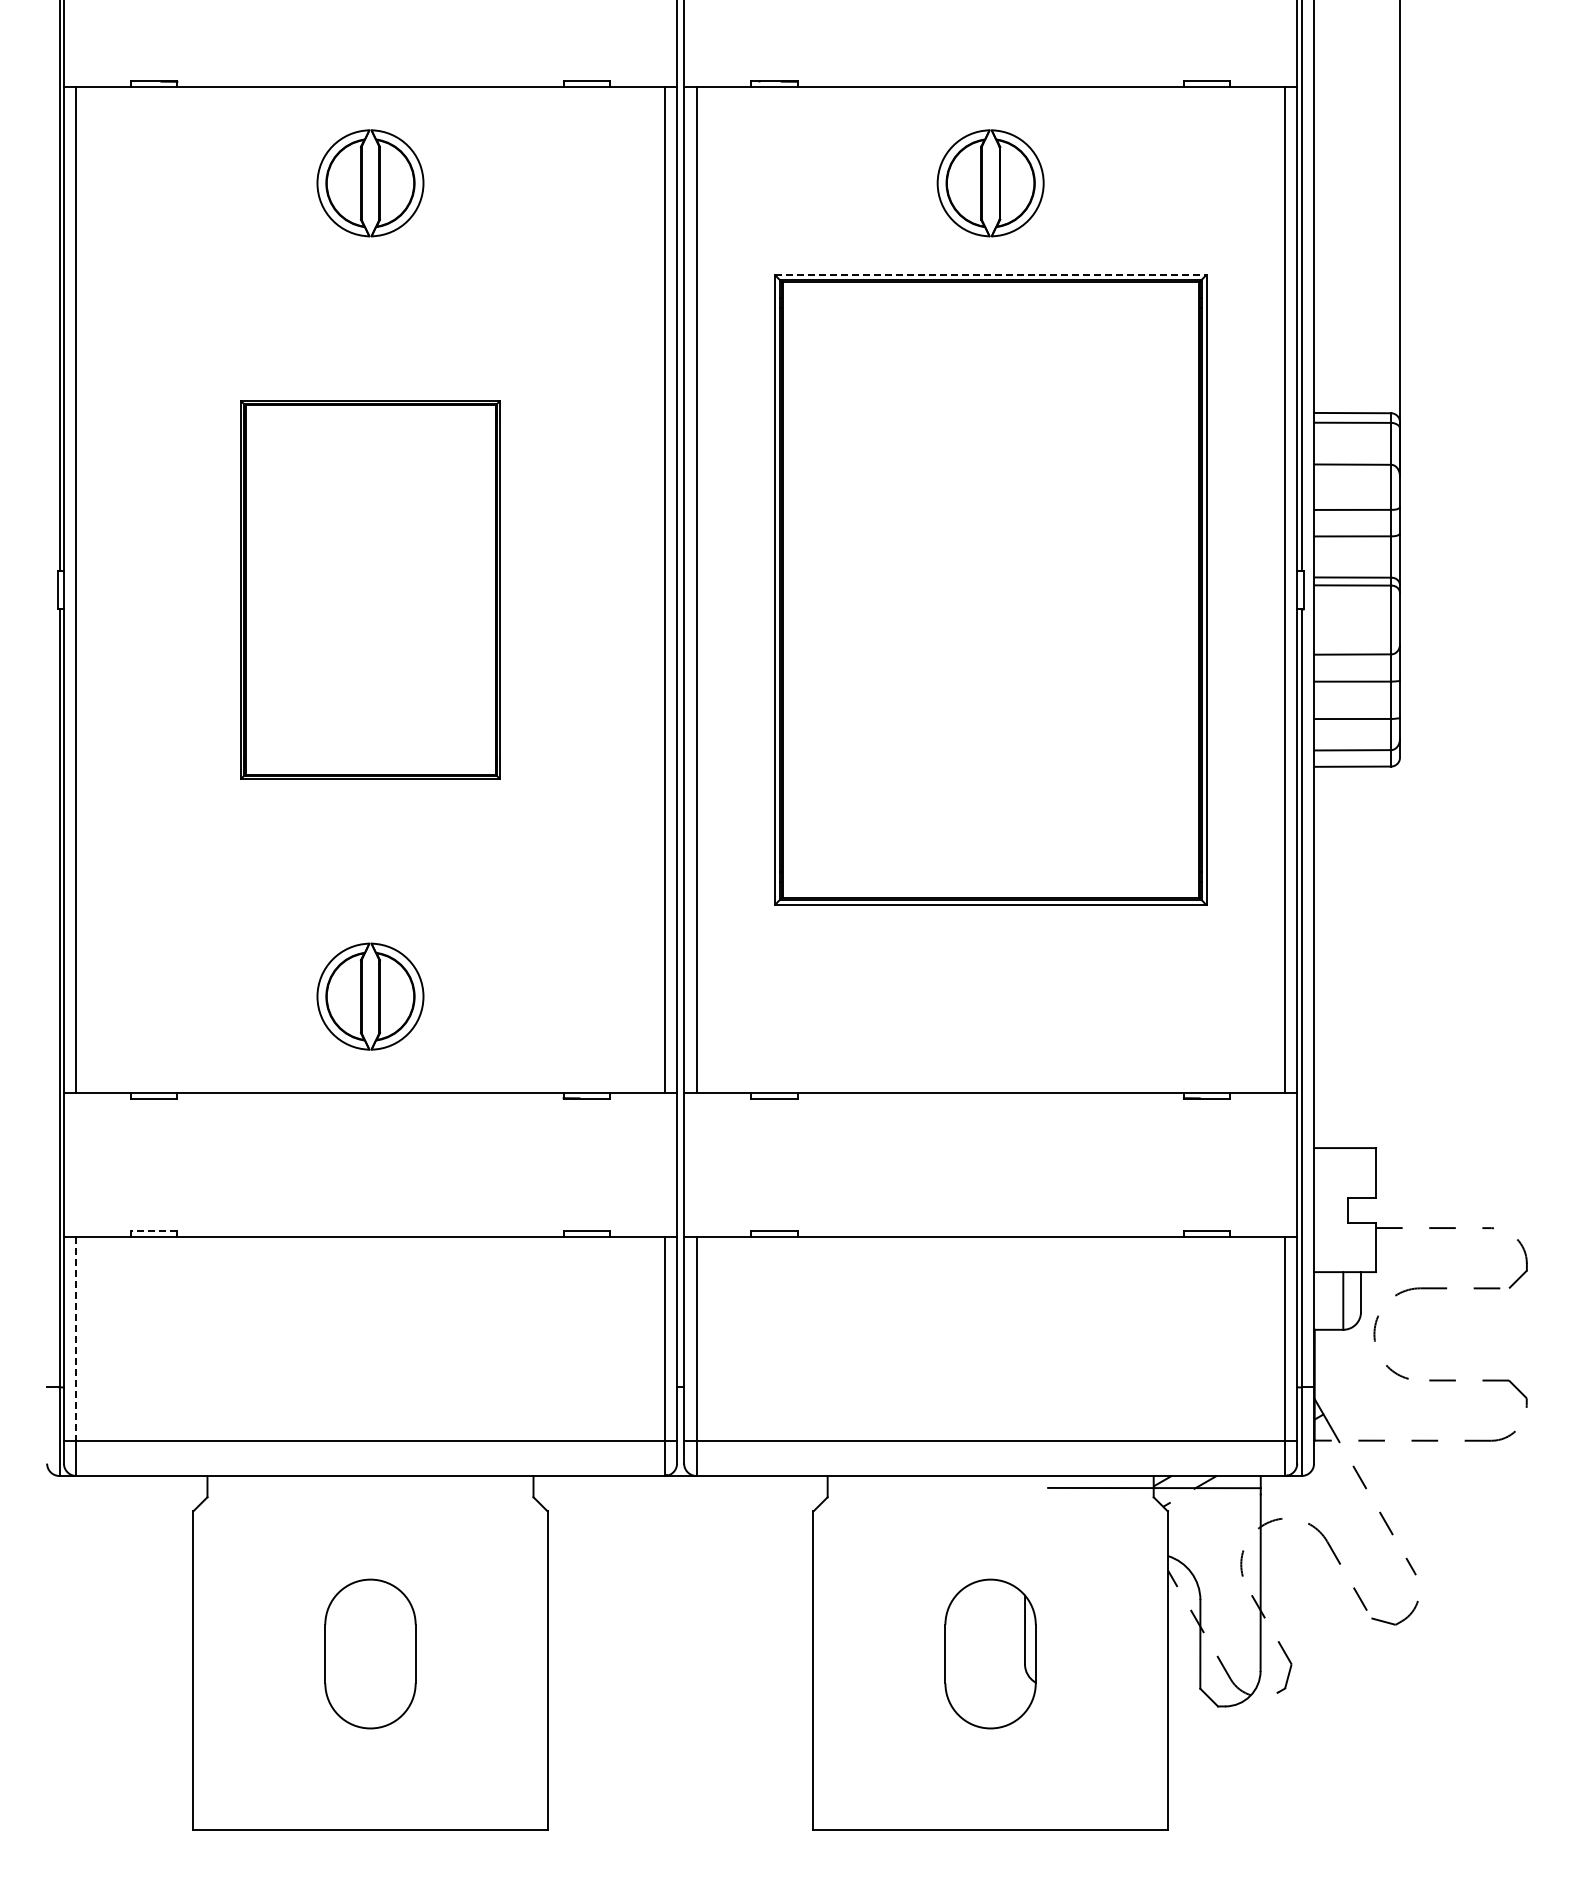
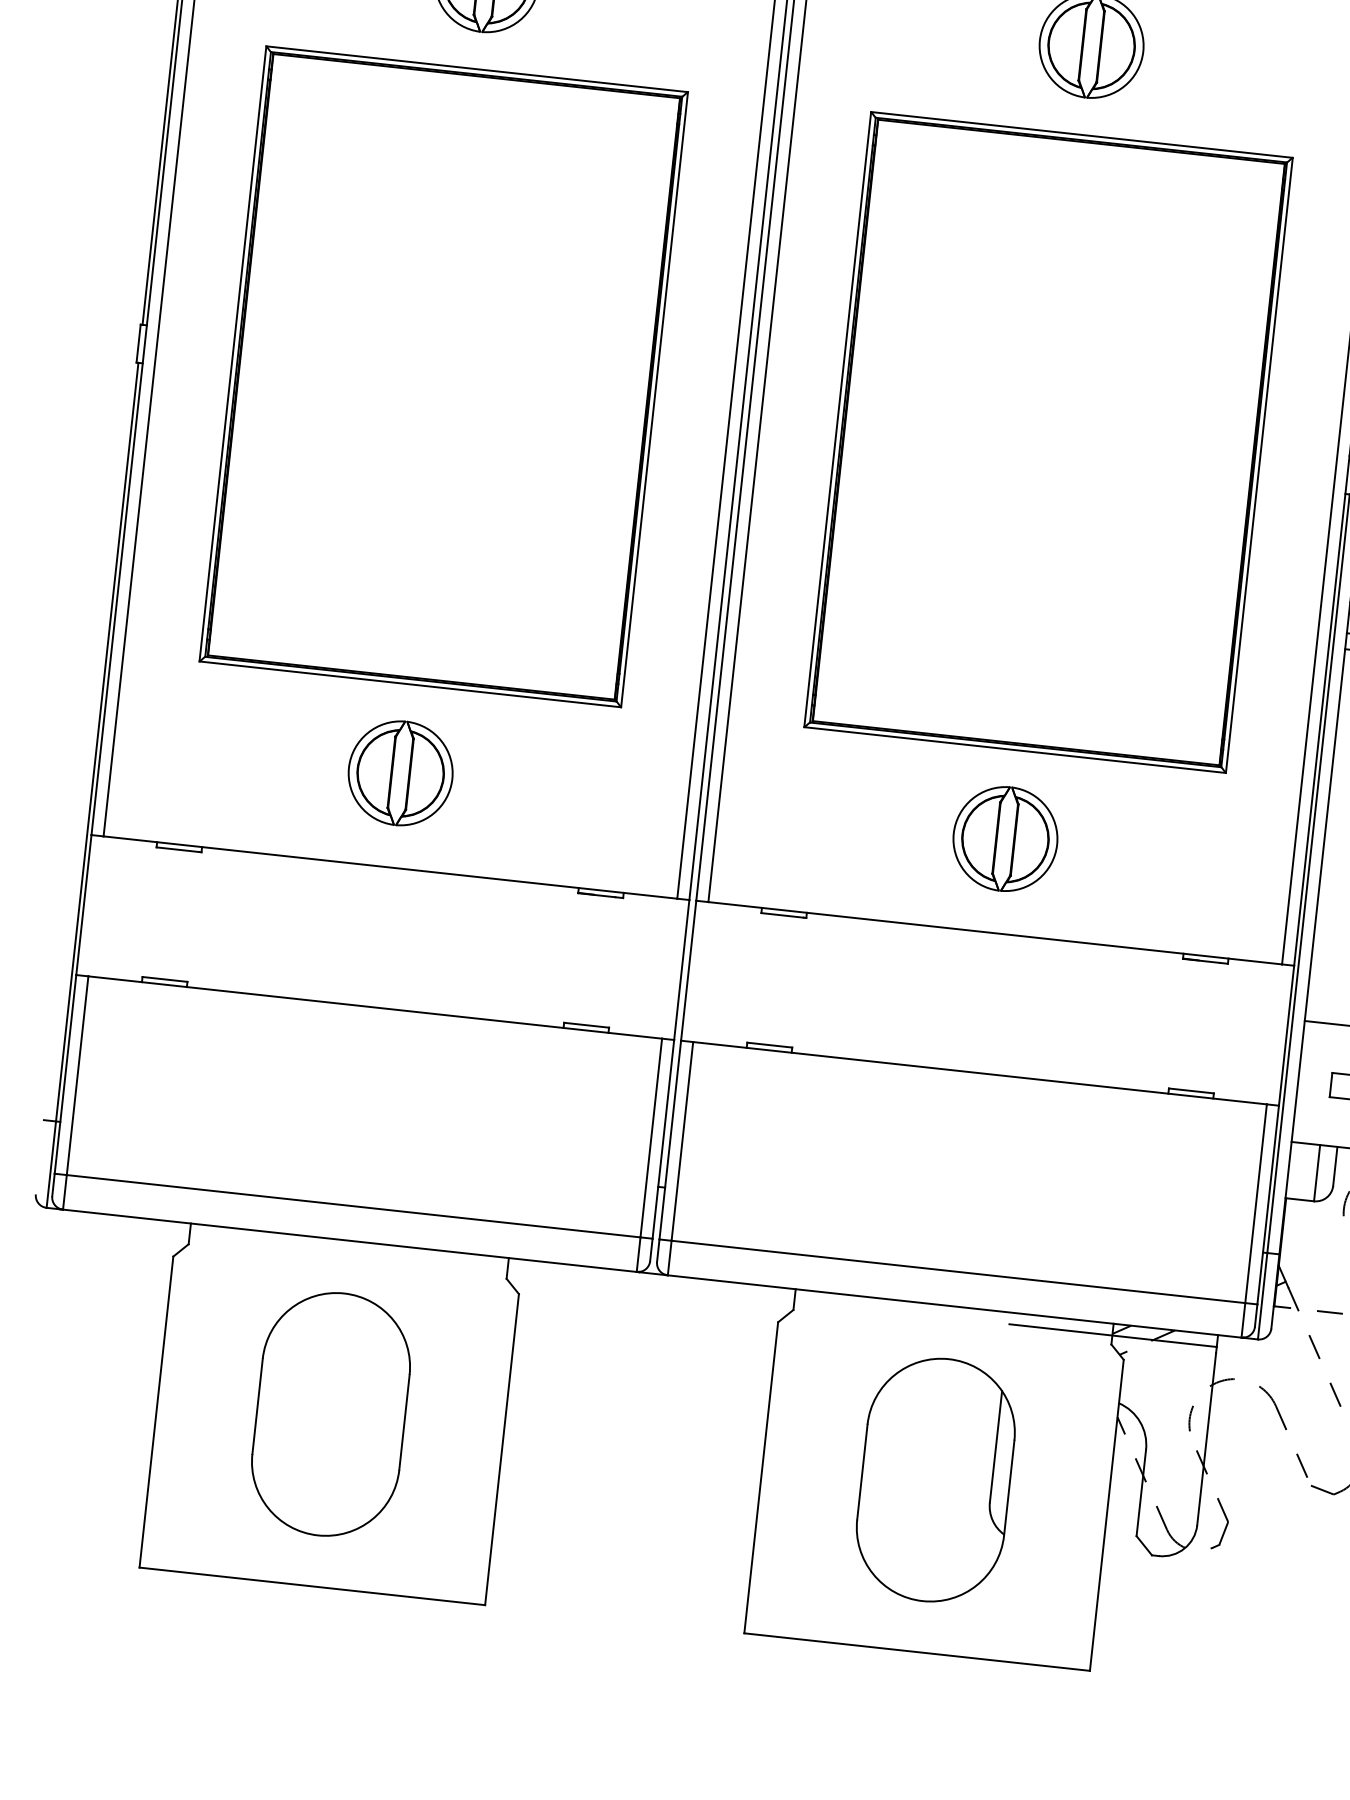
line: (991, 274) -> (1082, 134), dashed -> solid
part: (370, 589) -> (443, 376), size x1.67
part: (990, 996) -> (1005, 838), added
line: (153, 1231) -> (164, 979), dashed -> solid
line: (76, 1338) -> (77, 1075), dashed -> solid
part: (370, 1653) -> (331, 1413), size x1.67
part: (990, 1653) -> (935, 1479), size x1.67

